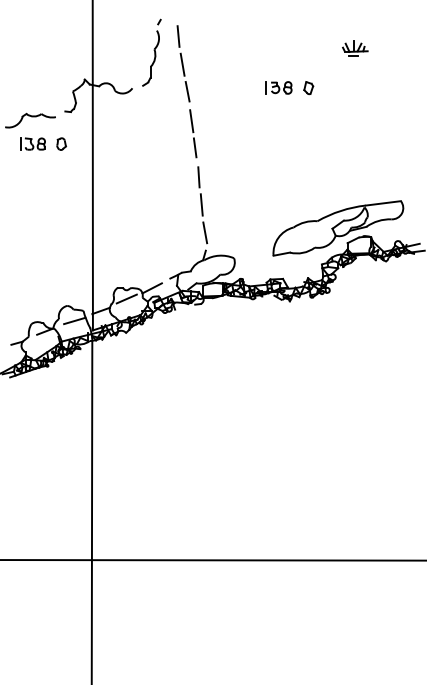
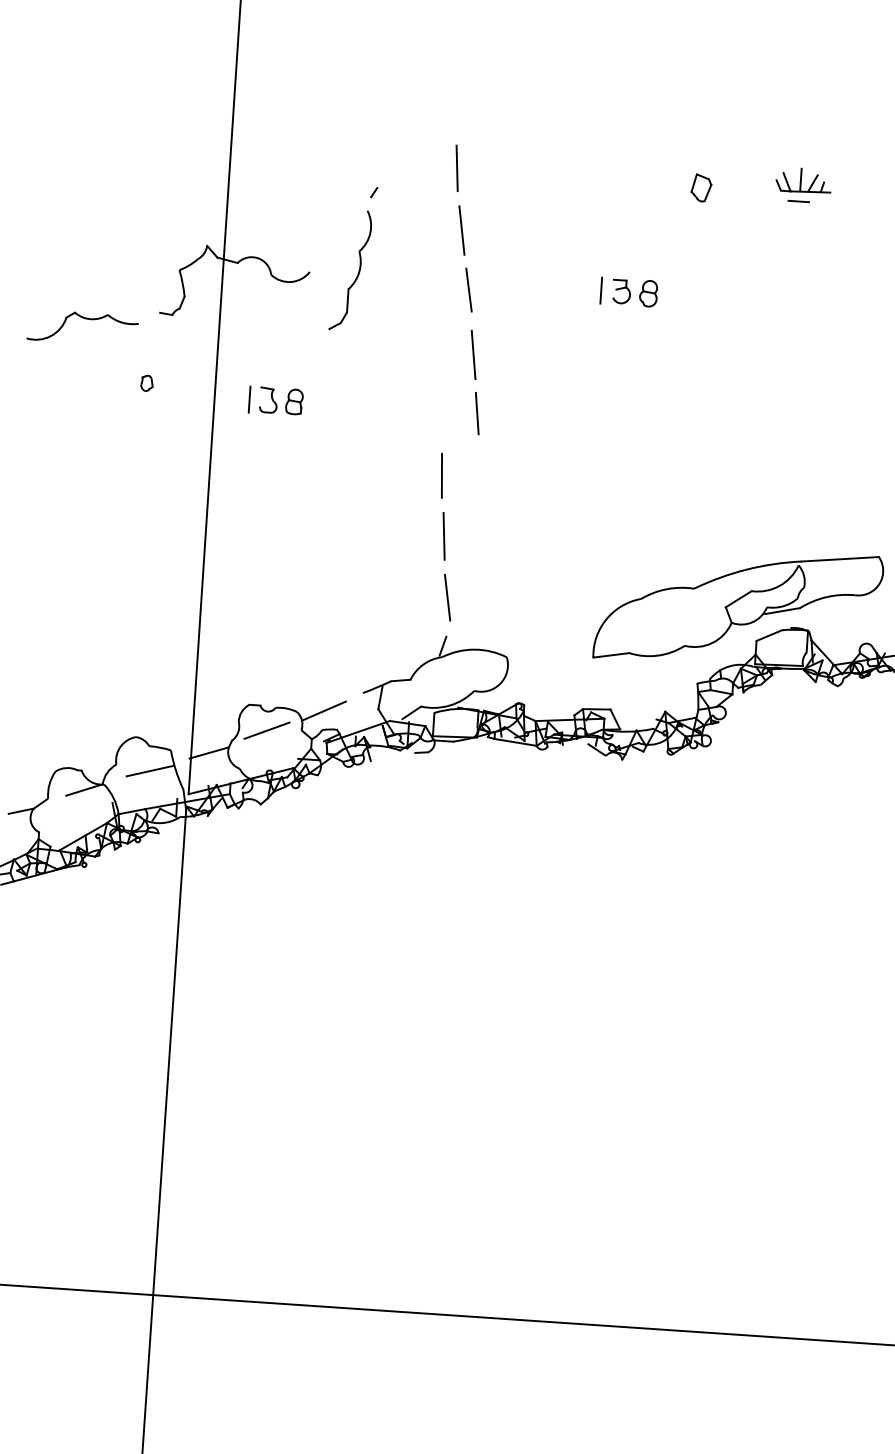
part: (355, 48) -> (804, 184), moved
part: (151, 52) -> (352, 257), moved
part: (308, 88) -> (700, 188), moved
part: (186, 91) -> (466, 289), moved
part: (32, 143) -> (275, 399), moved
part: (61, 143) -> (147, 382), size x0.6

